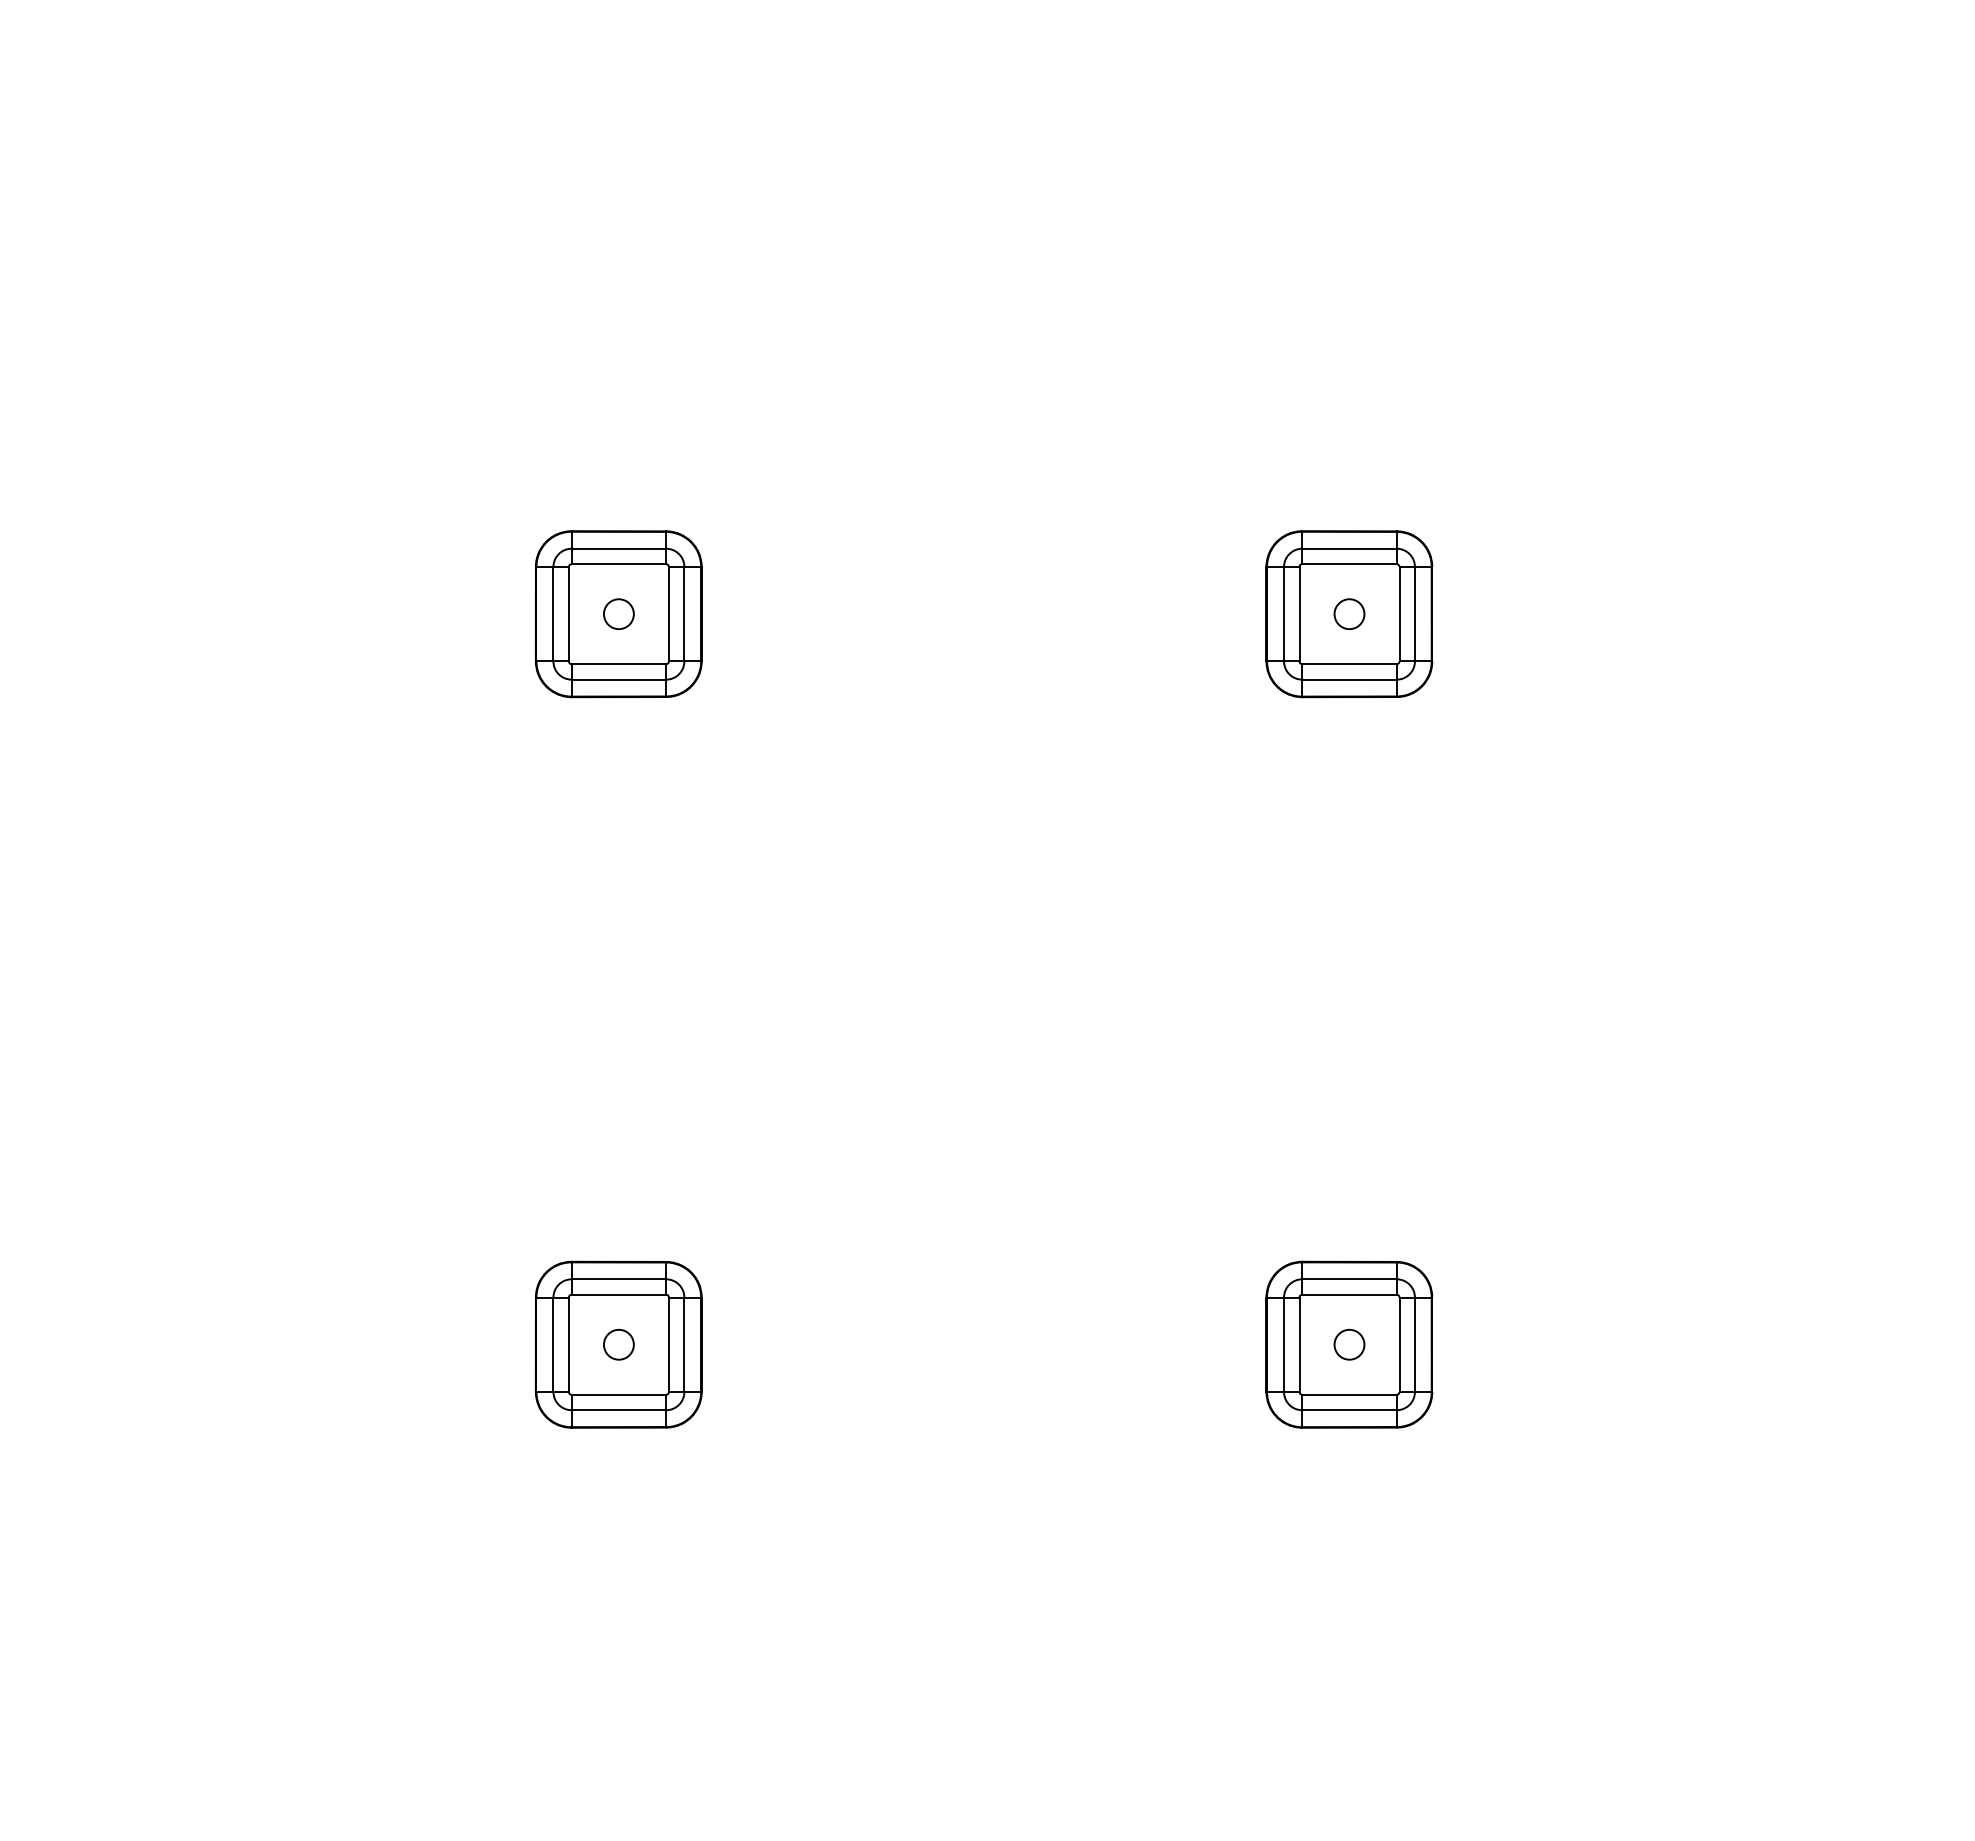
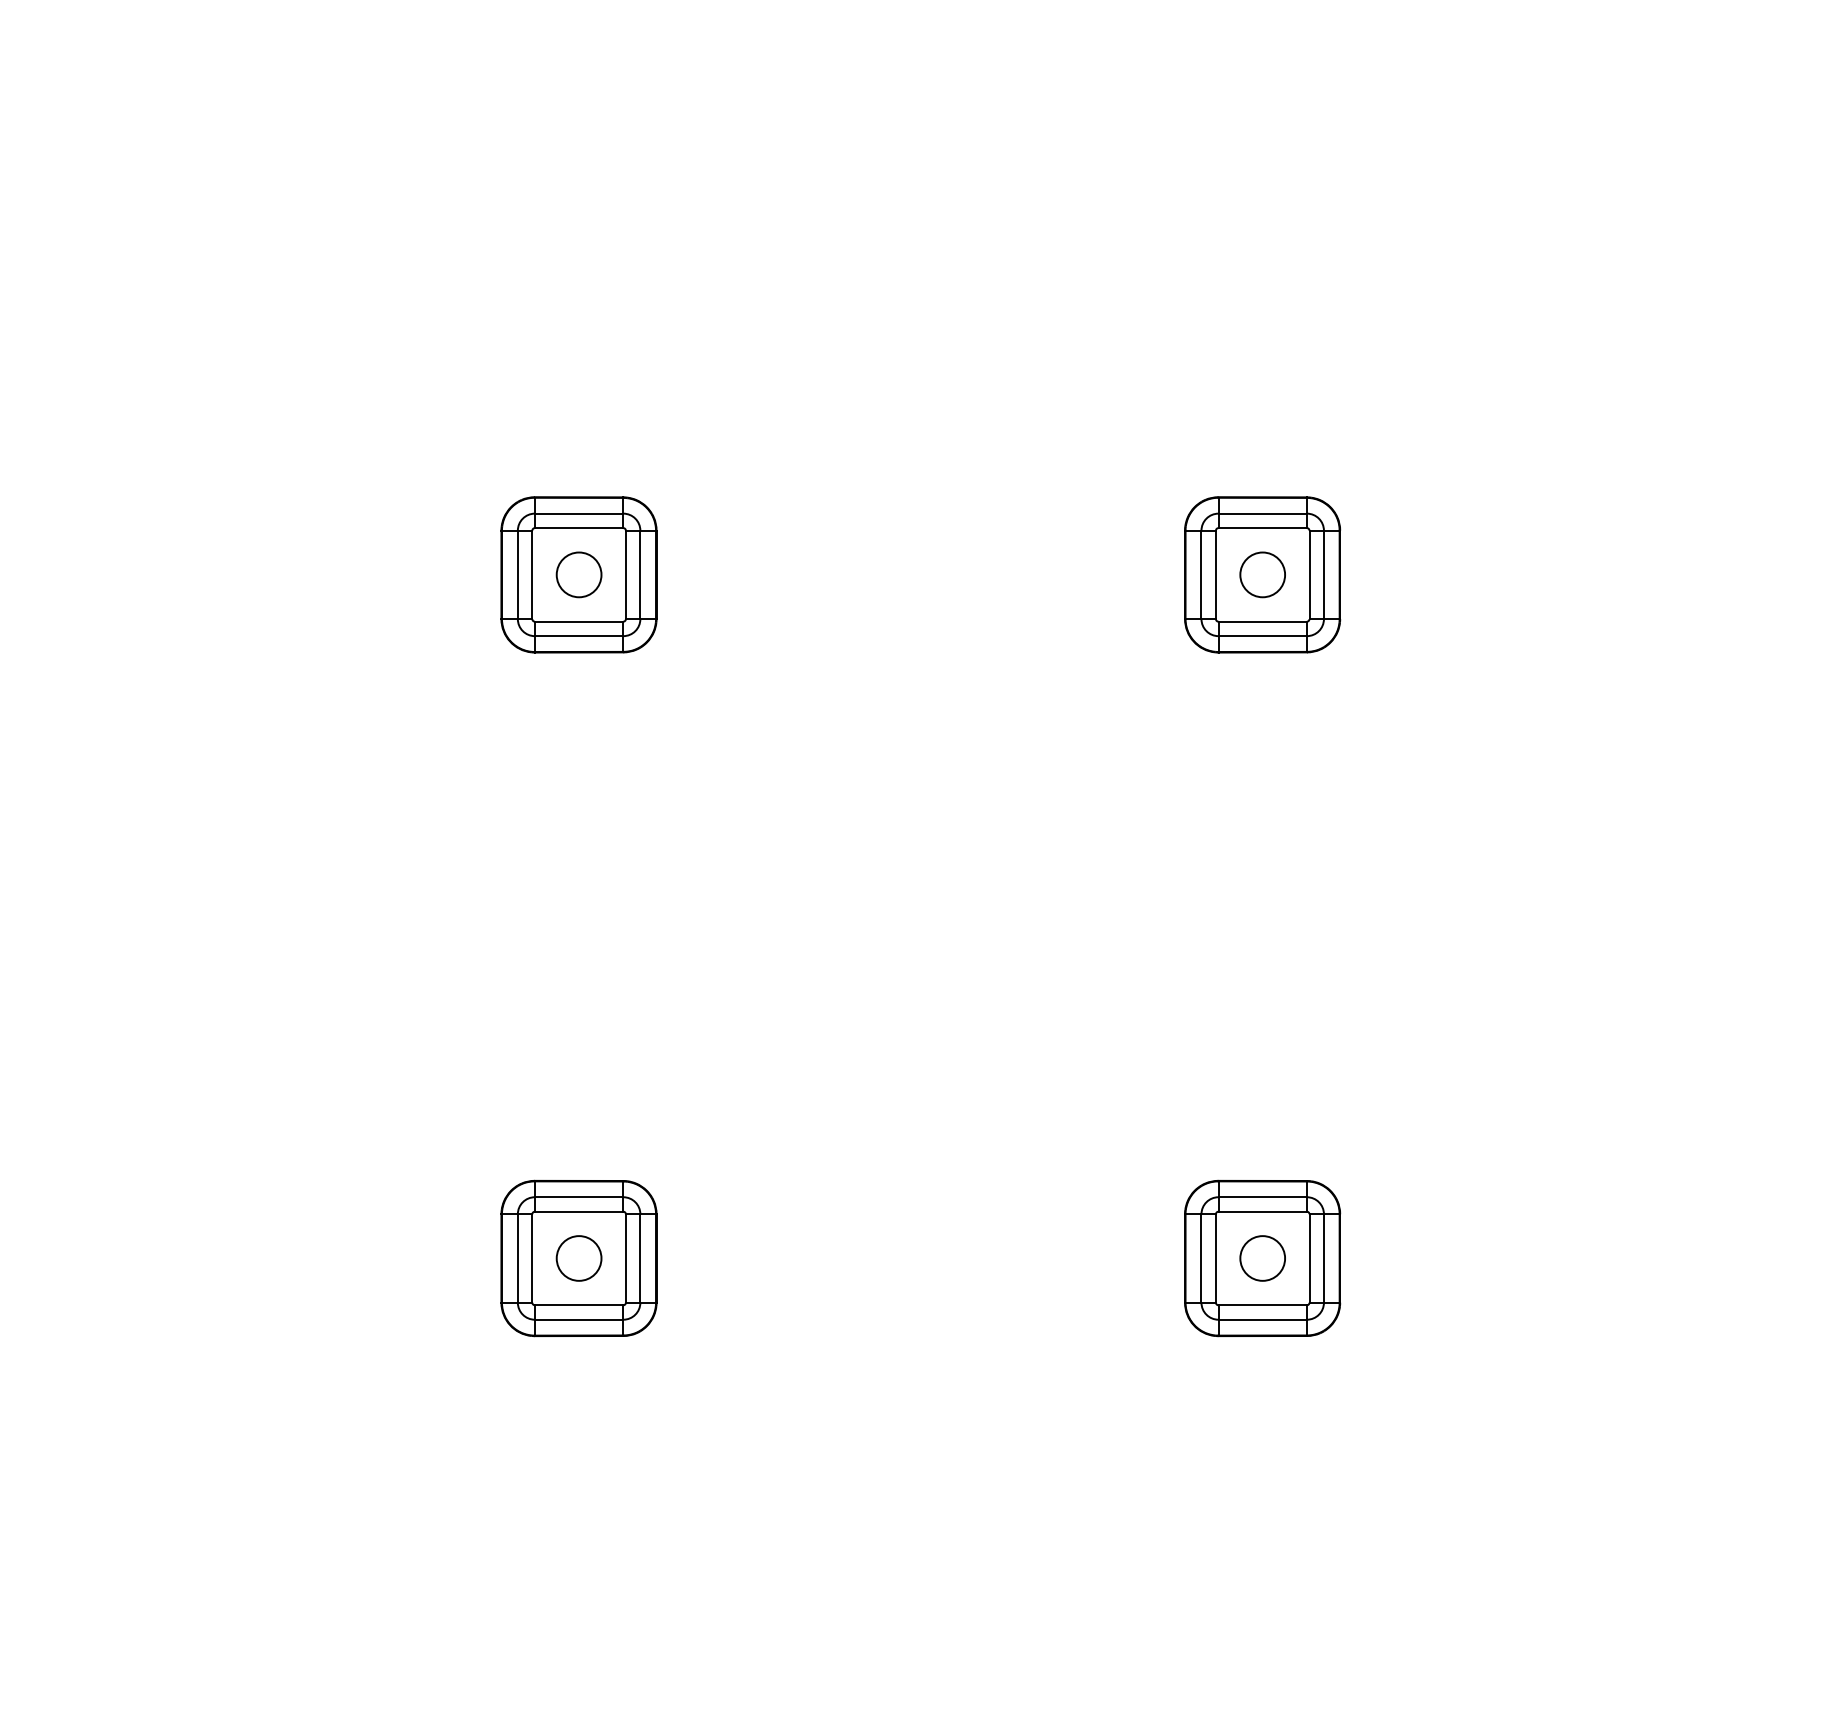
circle: (618, 614) -> (578, 575), size x1.6
circle: (1349, 614) -> (1262, 575), size x1.6
circle: (618, 1344) -> (578, 1258), size x1.6
circle: (1349, 1344) -> (1262, 1258), size x1.6

